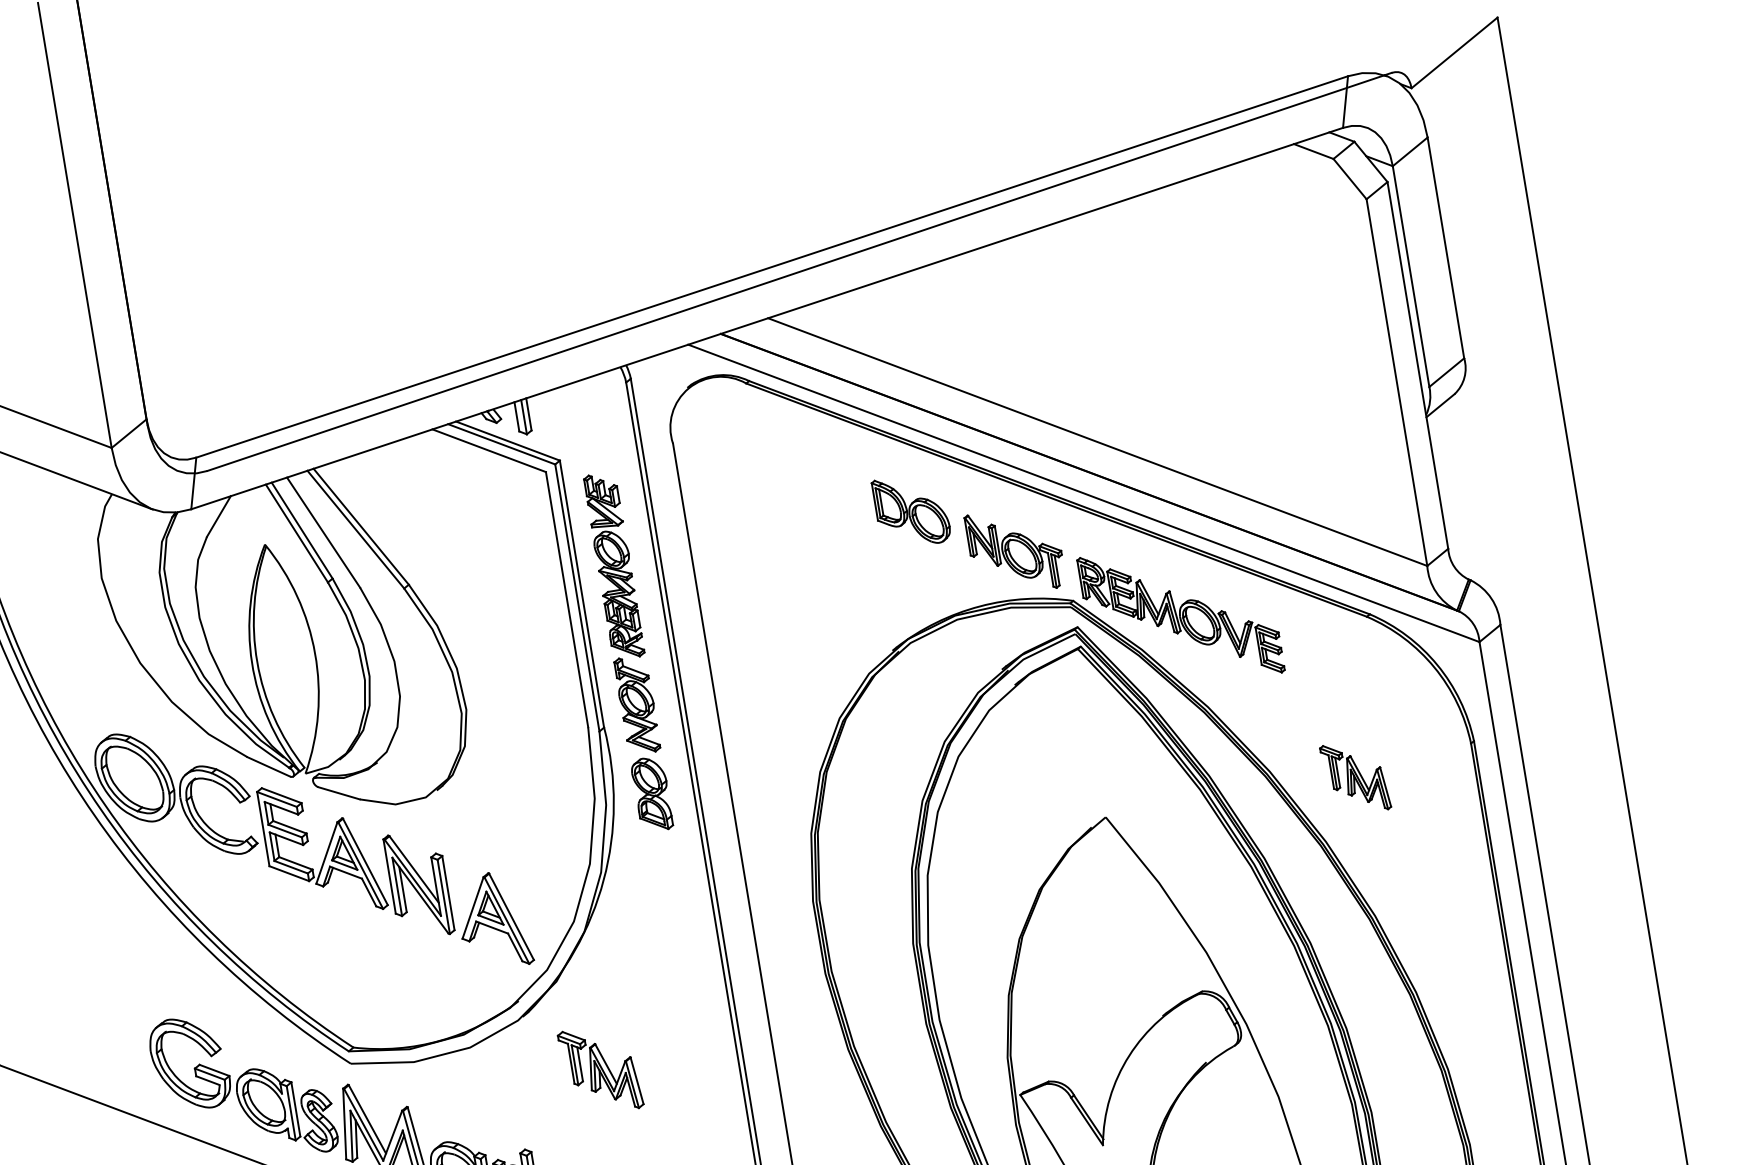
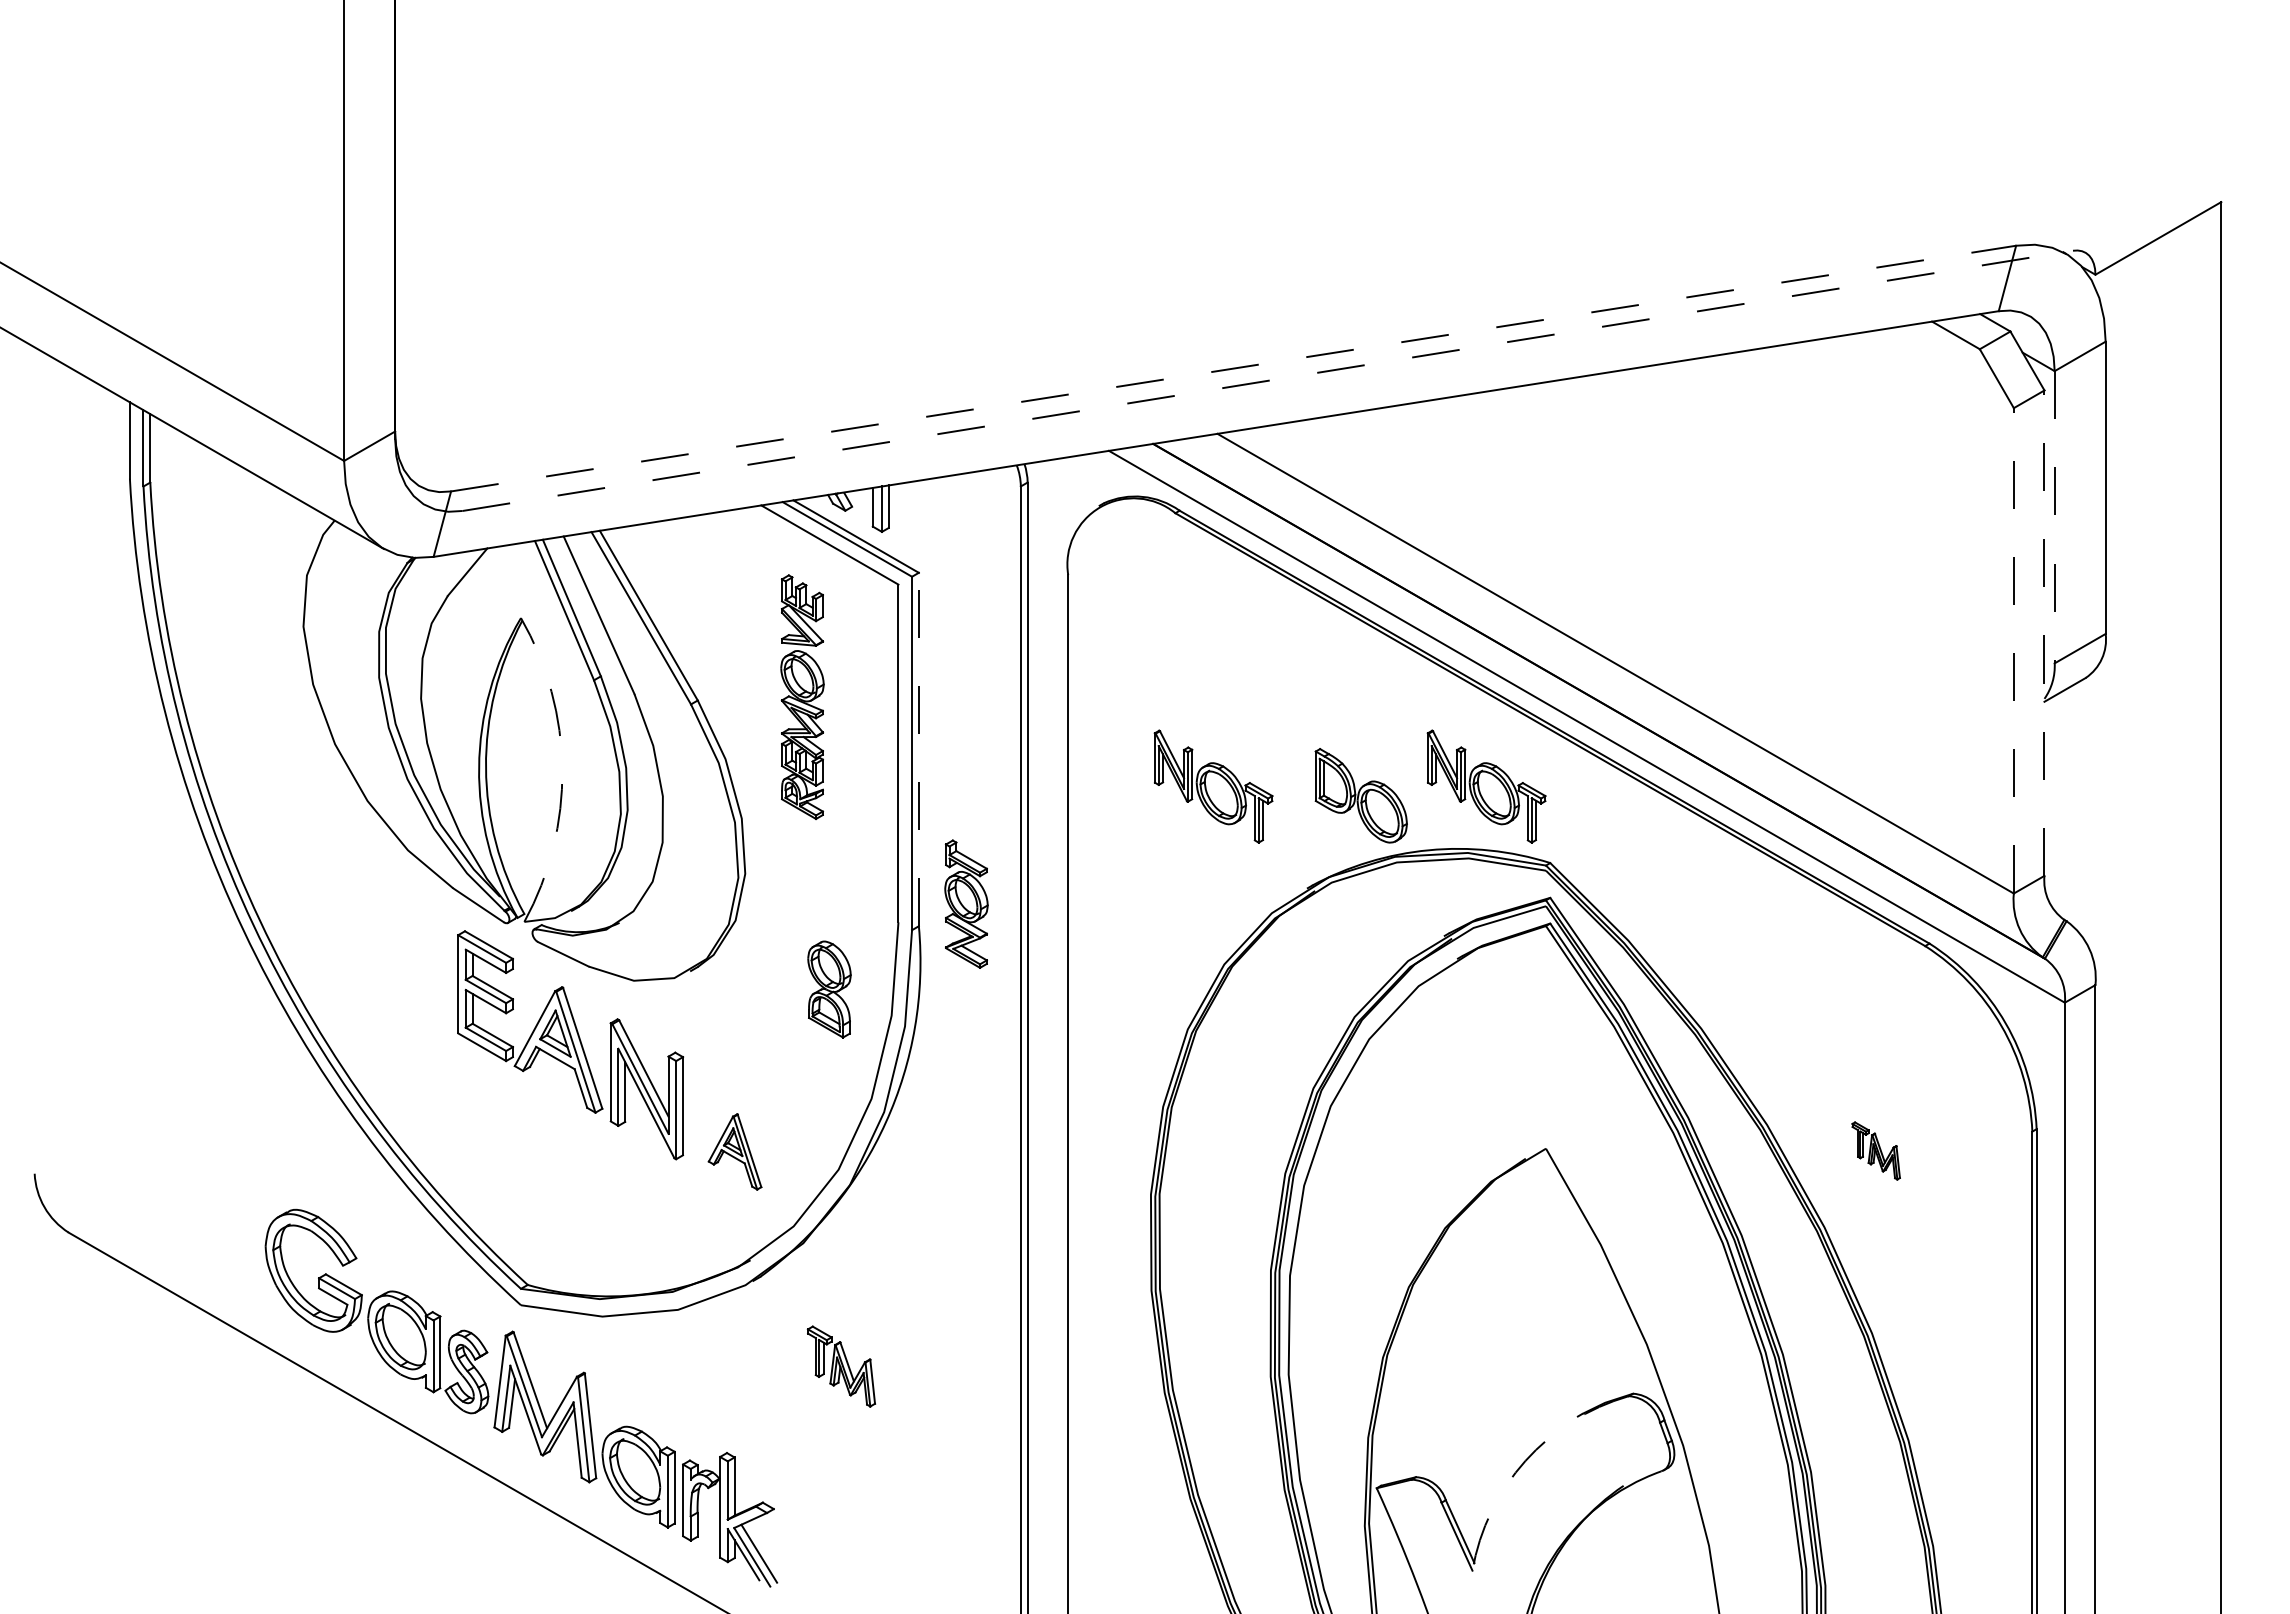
line: (772, 266) -> (1234, 368), solid -> dashed
line: (799, 271) -> (1267, 380), solid -> dashed
line: (1410, 276) -> (2054, 517), solid -> dashed
line: (1417, 365) -> (2044, 633), solid -> dashed
line: (1396, 382) -> (2013, 650), solid -> dashed
part: (911, 510) -> (1360, 795), moved
part: (614, 565) -> (802, 696), moved
part: (809, 585) -> (1213, 786), added
line: (581, 594) -> (918, 749), solid -> dashed
part: (1181, 615) -> (1686, 904), removed
arc: (315, 653) -> (562, 769), solid -> dashed
part: (1354, 777) -> (1875, 1150), size x0.6
part: (174, 794) -> (351, 920), removed
part: (652, 794) -> (829, 989), moved
part: (492, 920) -> (734, 1151), size x0.6
arc: (1129, 1055) -> (1525, 1460), solid -> dashed
part: (600, 1069) -> (841, 1366), size x0.7

